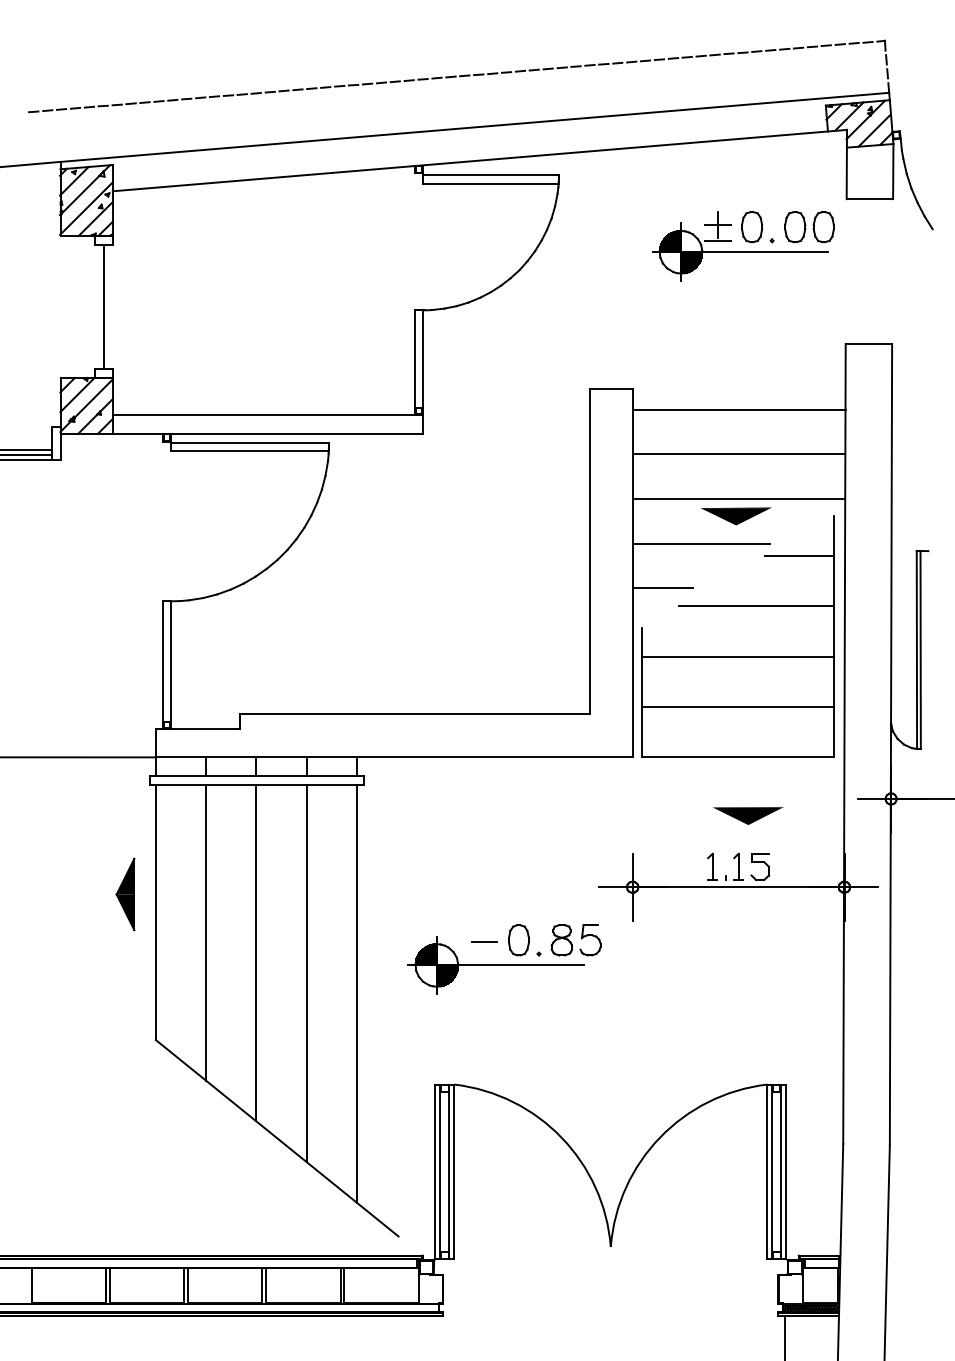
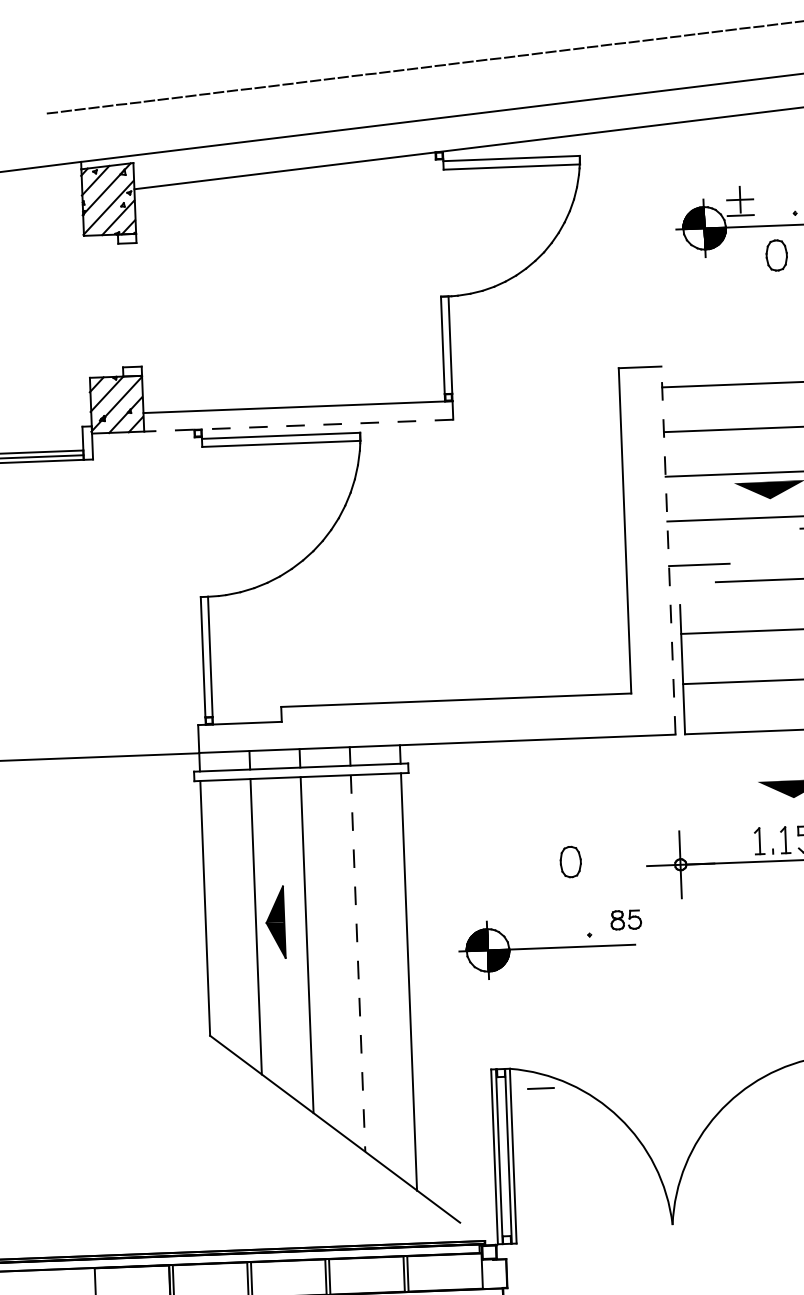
part: (752, 227) -> (777, 255), moved
line: (103, 306) -> (129, 304), removed
line: (267, 433) -> (298, 425), solid -> dashed
line: (632, 572) -> (668, 550), solid -> dashed
part: (125, 894) -> (275, 922), moved
part: (518, 940) -> (570, 862), moved
part: (575, 940) -> (625, 920), size x0.6
line: (484, 941) -> (540, 1087), moved
line: (306, 973) -> (358, 963), solid -> dashed

